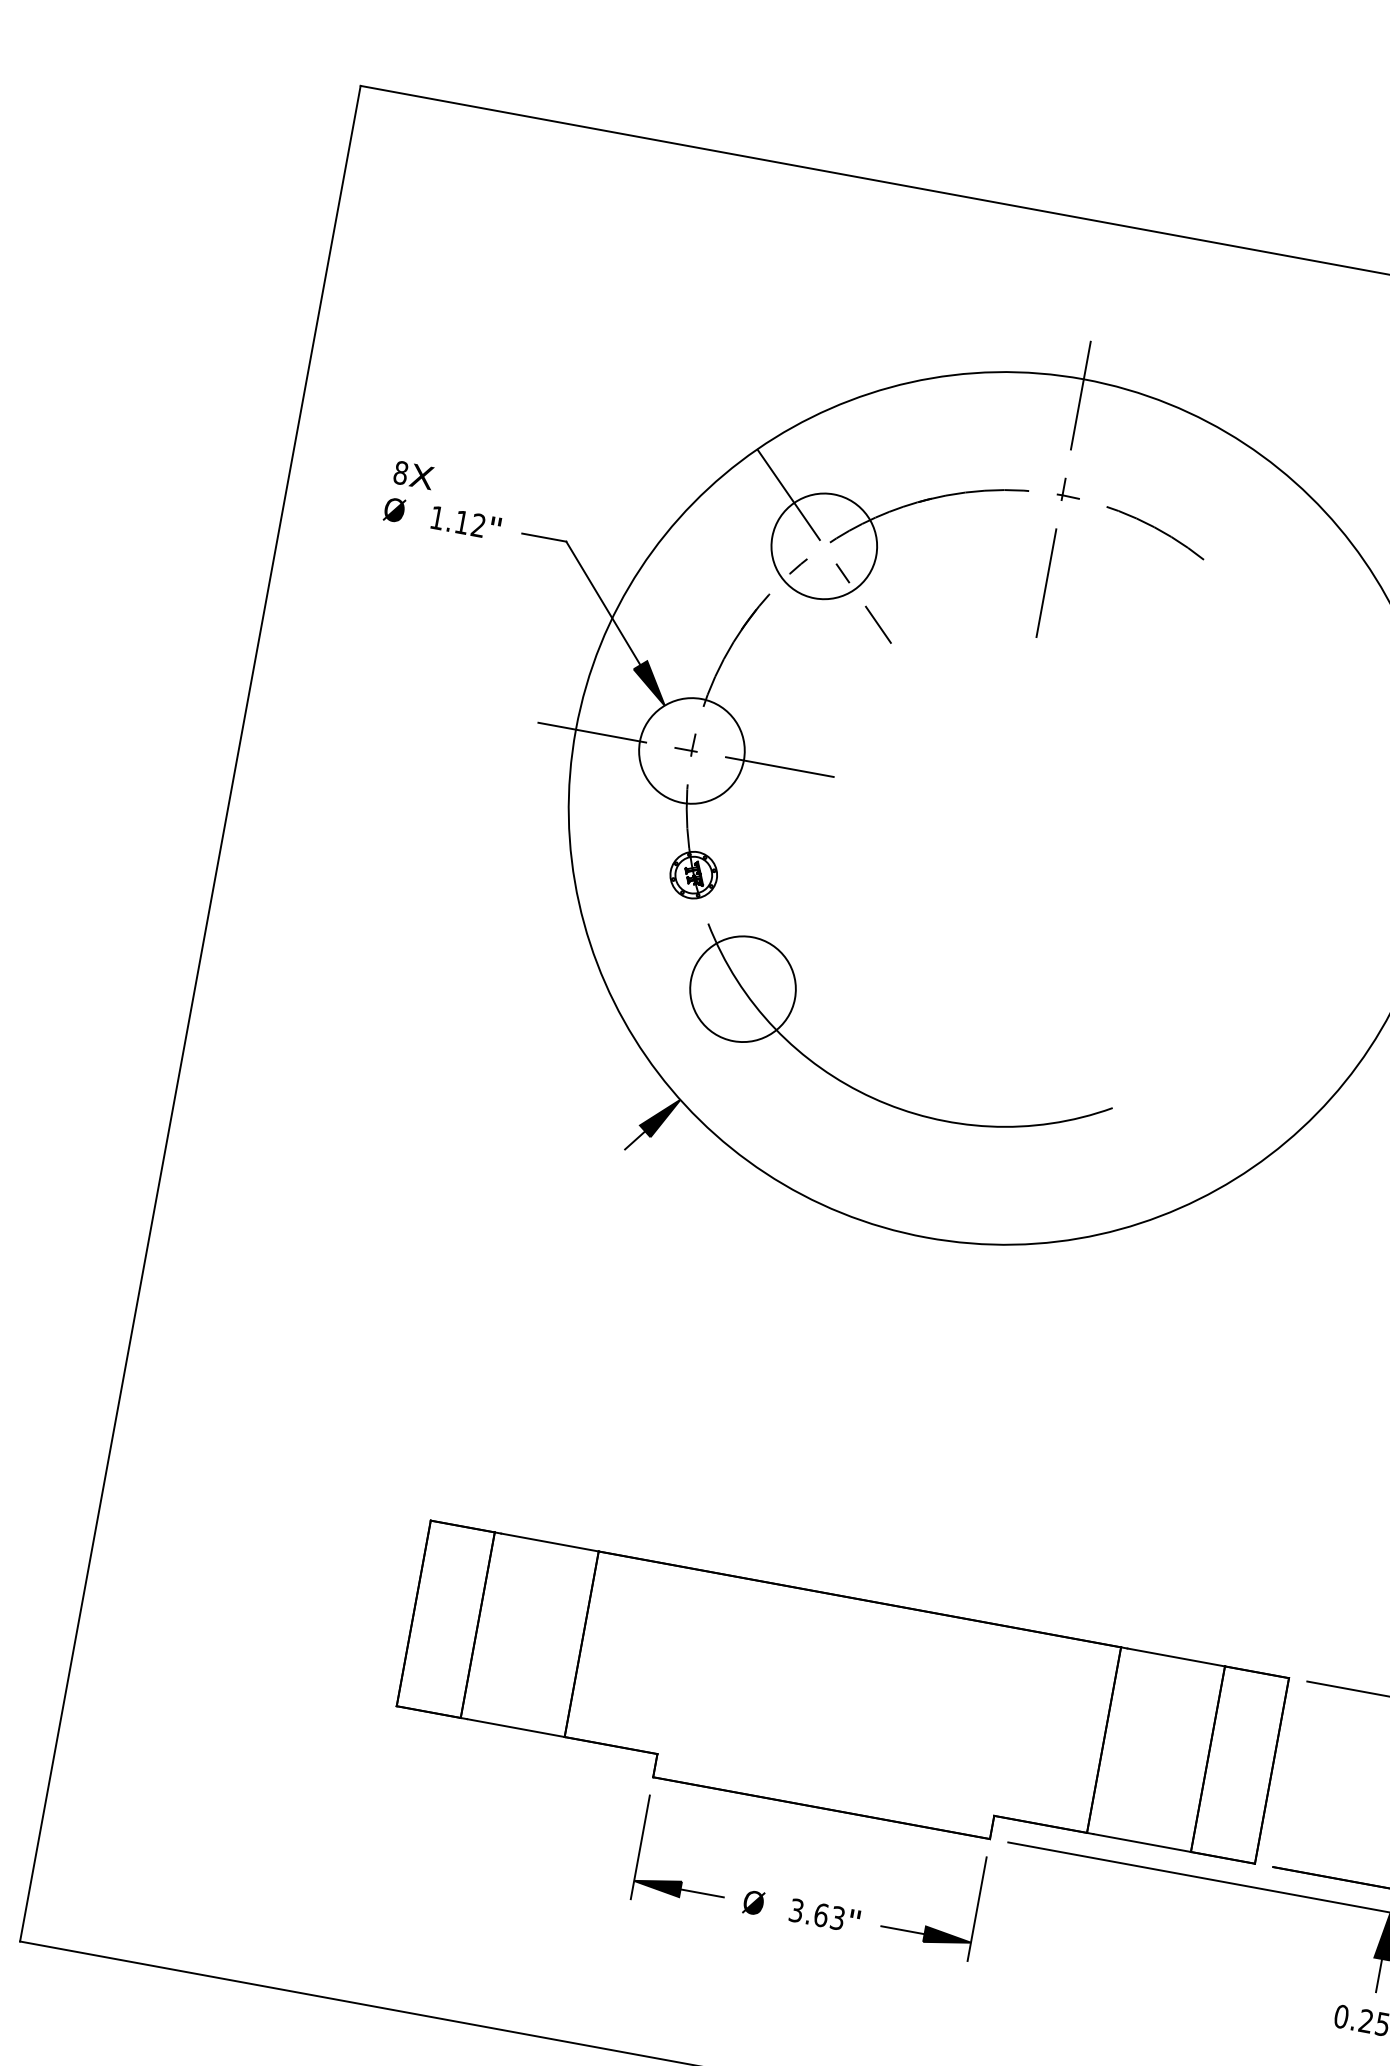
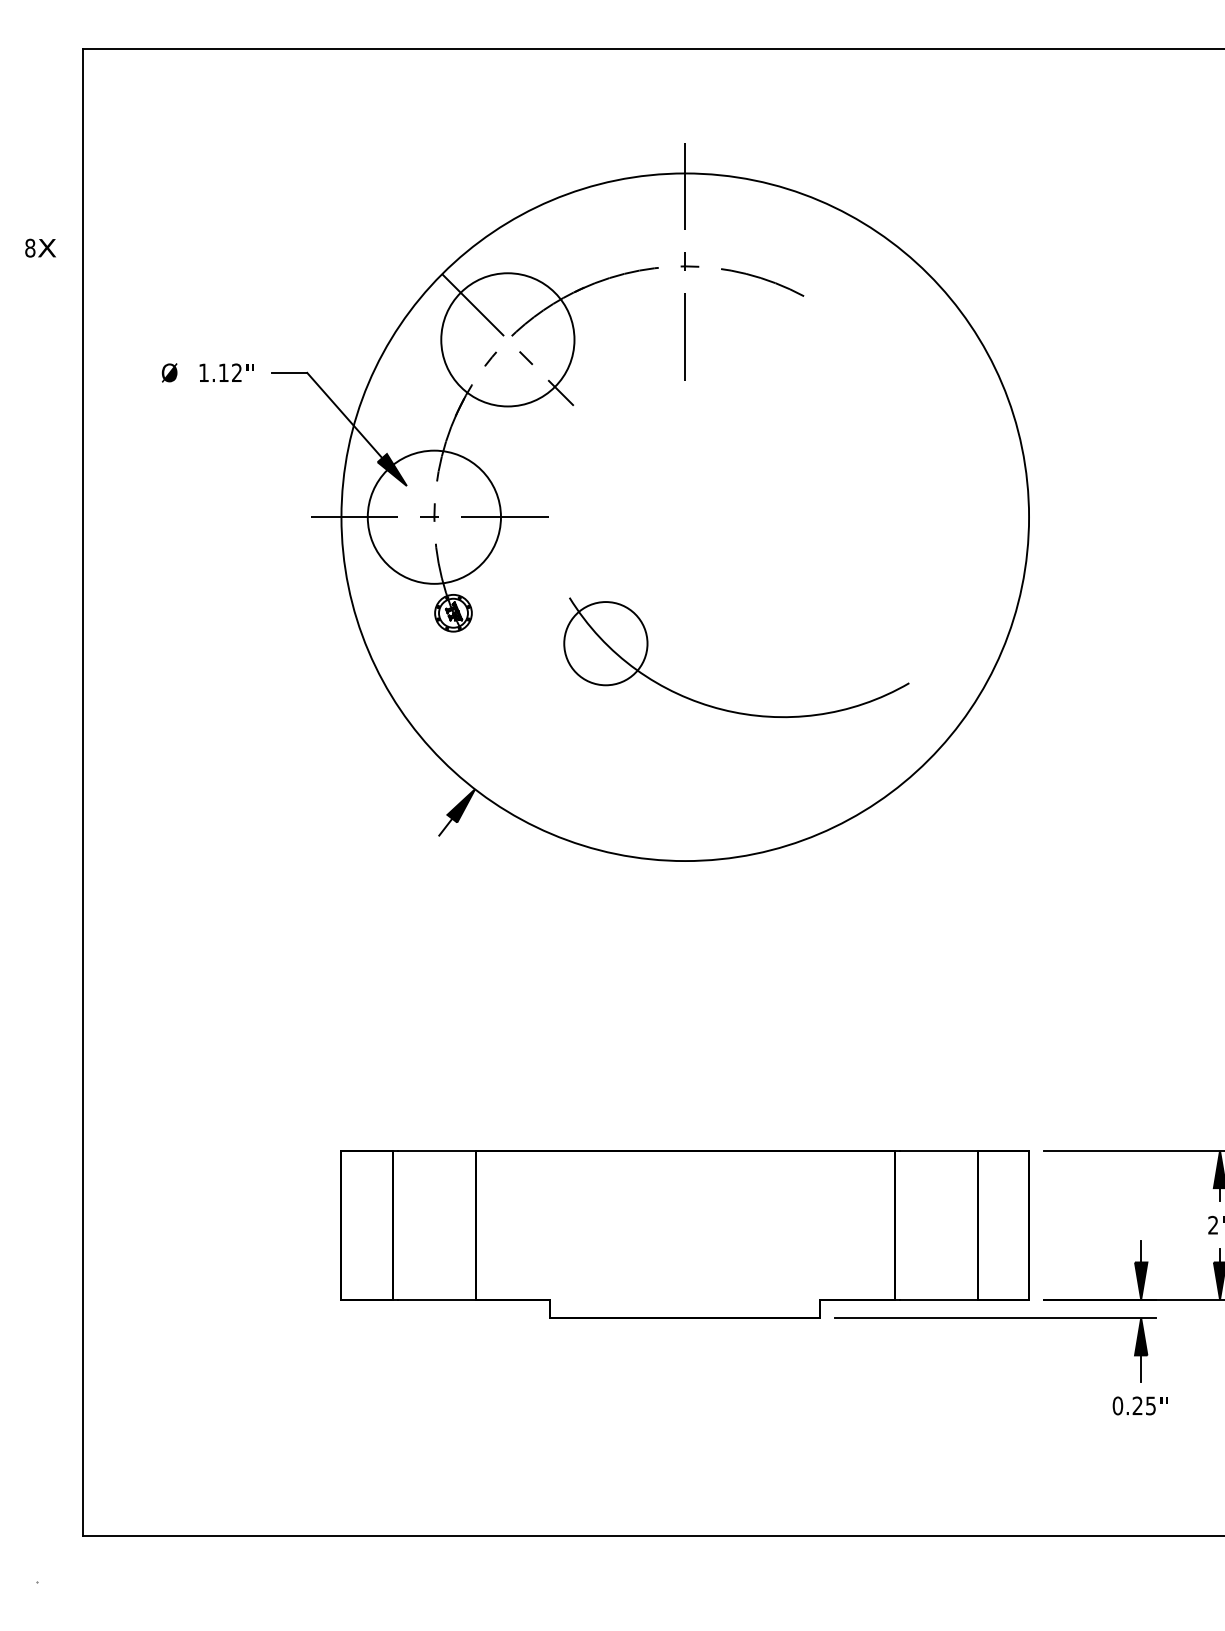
text: (413, 474) -> (40, 247), moved
circle: (823, 545) -> (507, 339), size x1.6
circle: (692, 750) -> (434, 516), size x1.6
part: (870, 1094) -> (719, 707), moved
part: (798, 1898) -> (680, 1391), removed

